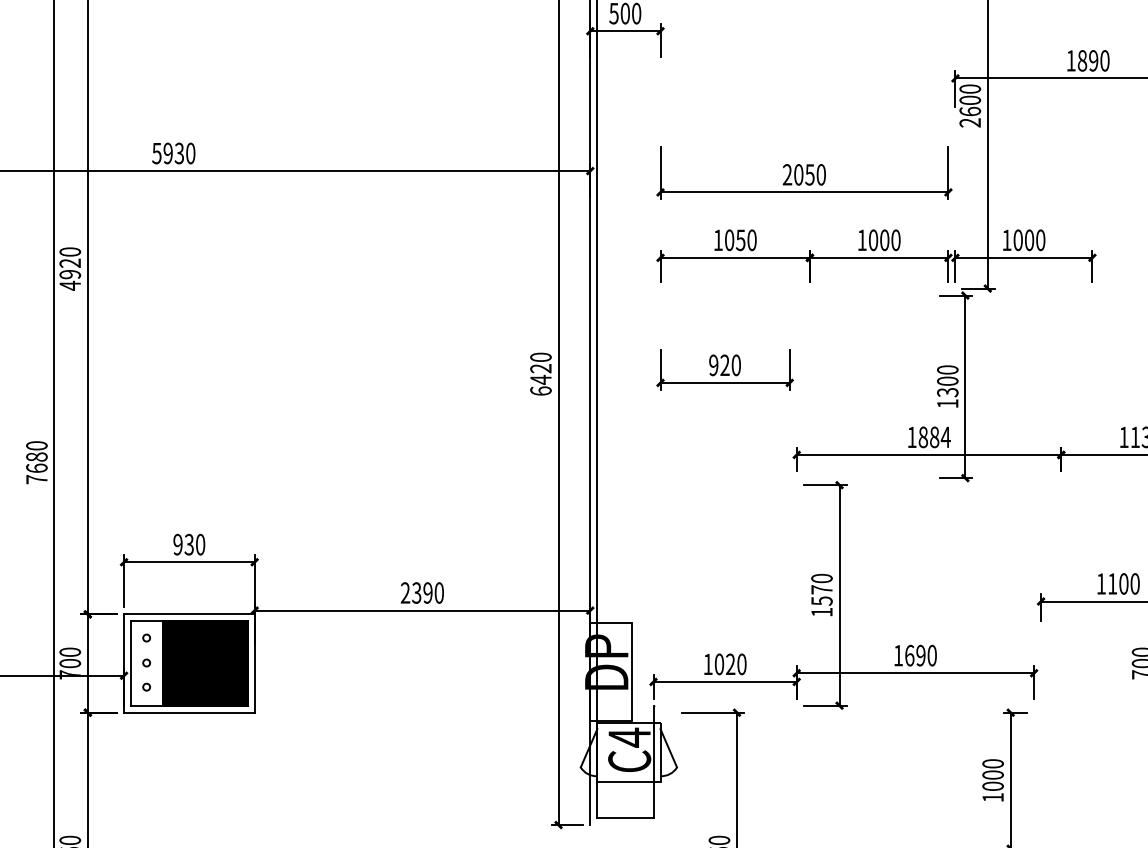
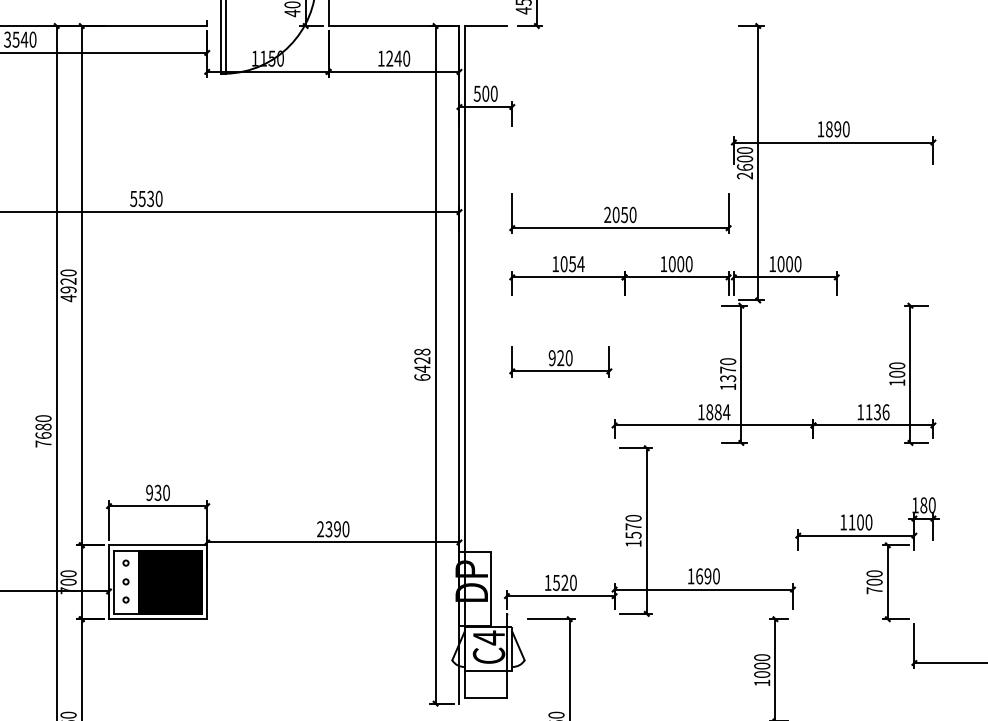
text: (167, 152) -> (141, 198), 5930 -> 5530
text: (751, 240) -> (580, 264), 1050 -> 1054
text: (541, 356) -> (422, 351), 6420 -> 6428
text: (948, 380) -> (728, 369), 1300 -> 1370
text: (719, 663) -> (556, 582), 1020 -> 1520

